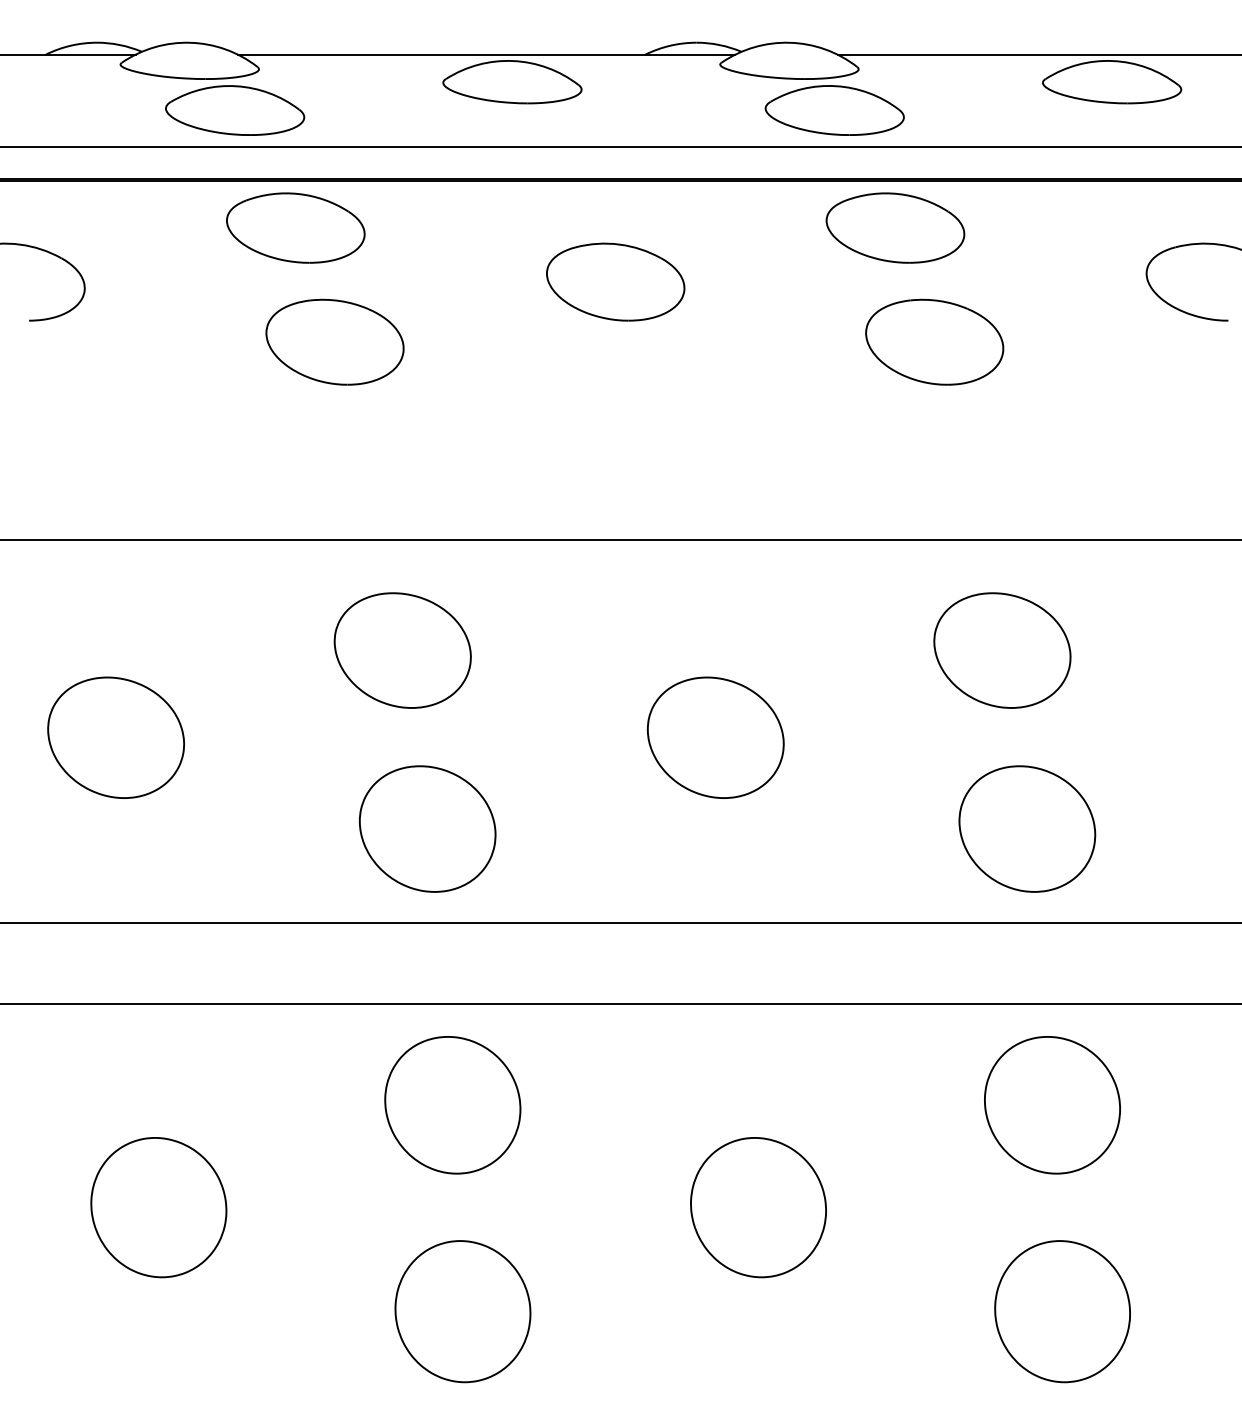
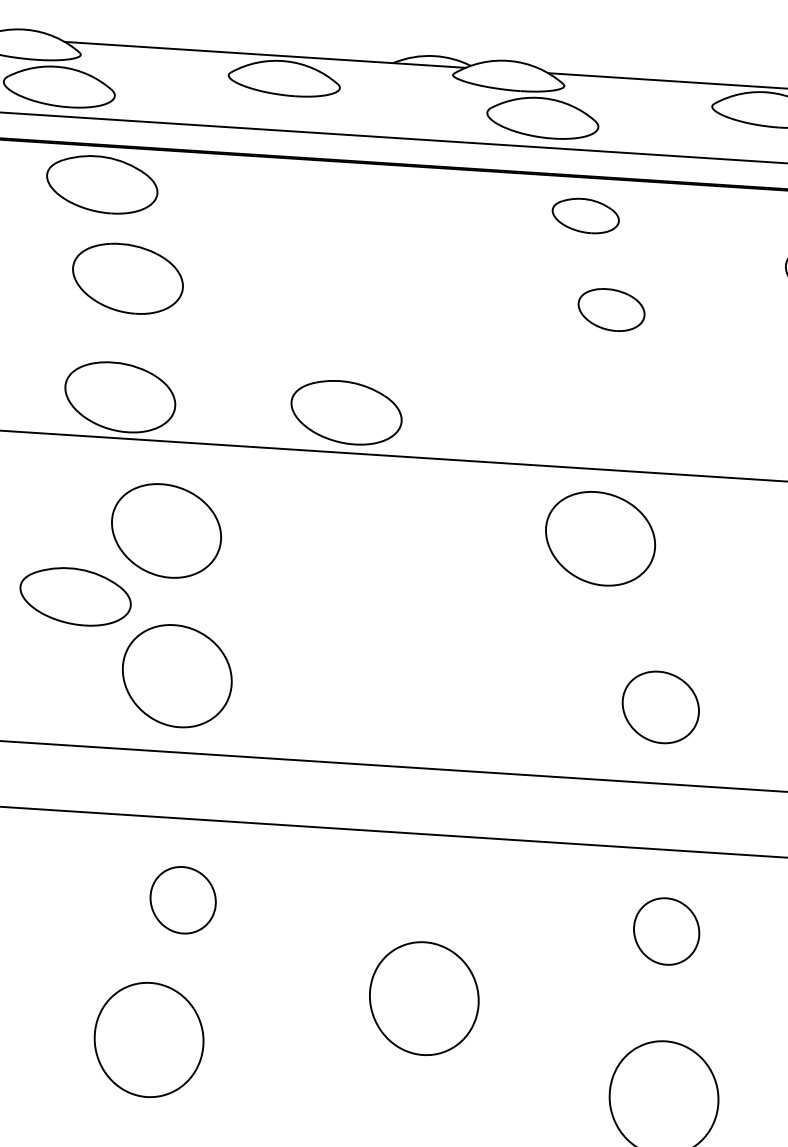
part: (895, 227) -> (585, 215), size x0.6
part: (615, 281) -> (346, 412), moved
part: (934, 341) -> (611, 309), size x0.6
part: (334, 488) -> (119, 396), added
part: (1002, 650) -> (600, 538), moved
part: (715, 737) -> (414, 617), removed
part: (295, 738) -> (75, 596), added
part: (1027, 828) -> (660, 707), size x0.7
part: (452, 1105) -> (182, 900), size x0.6
part: (1052, 1105) -> (666, 931), size x0.6
part: (462, 1311) -> (148, 1039), moved

